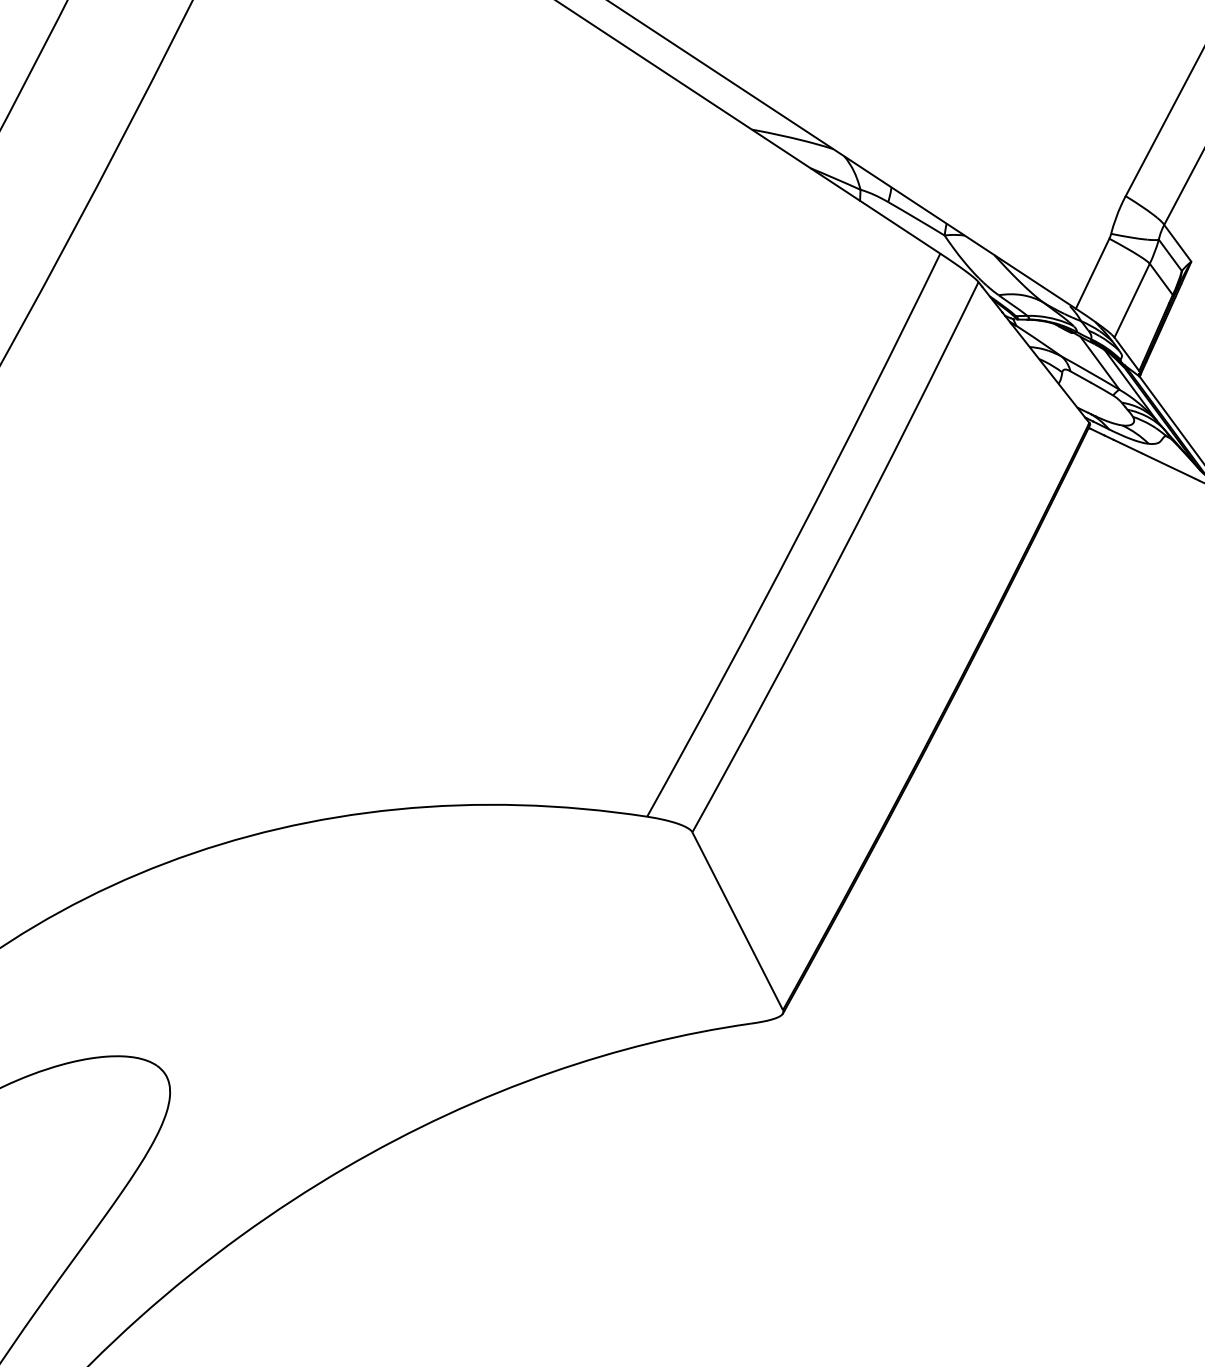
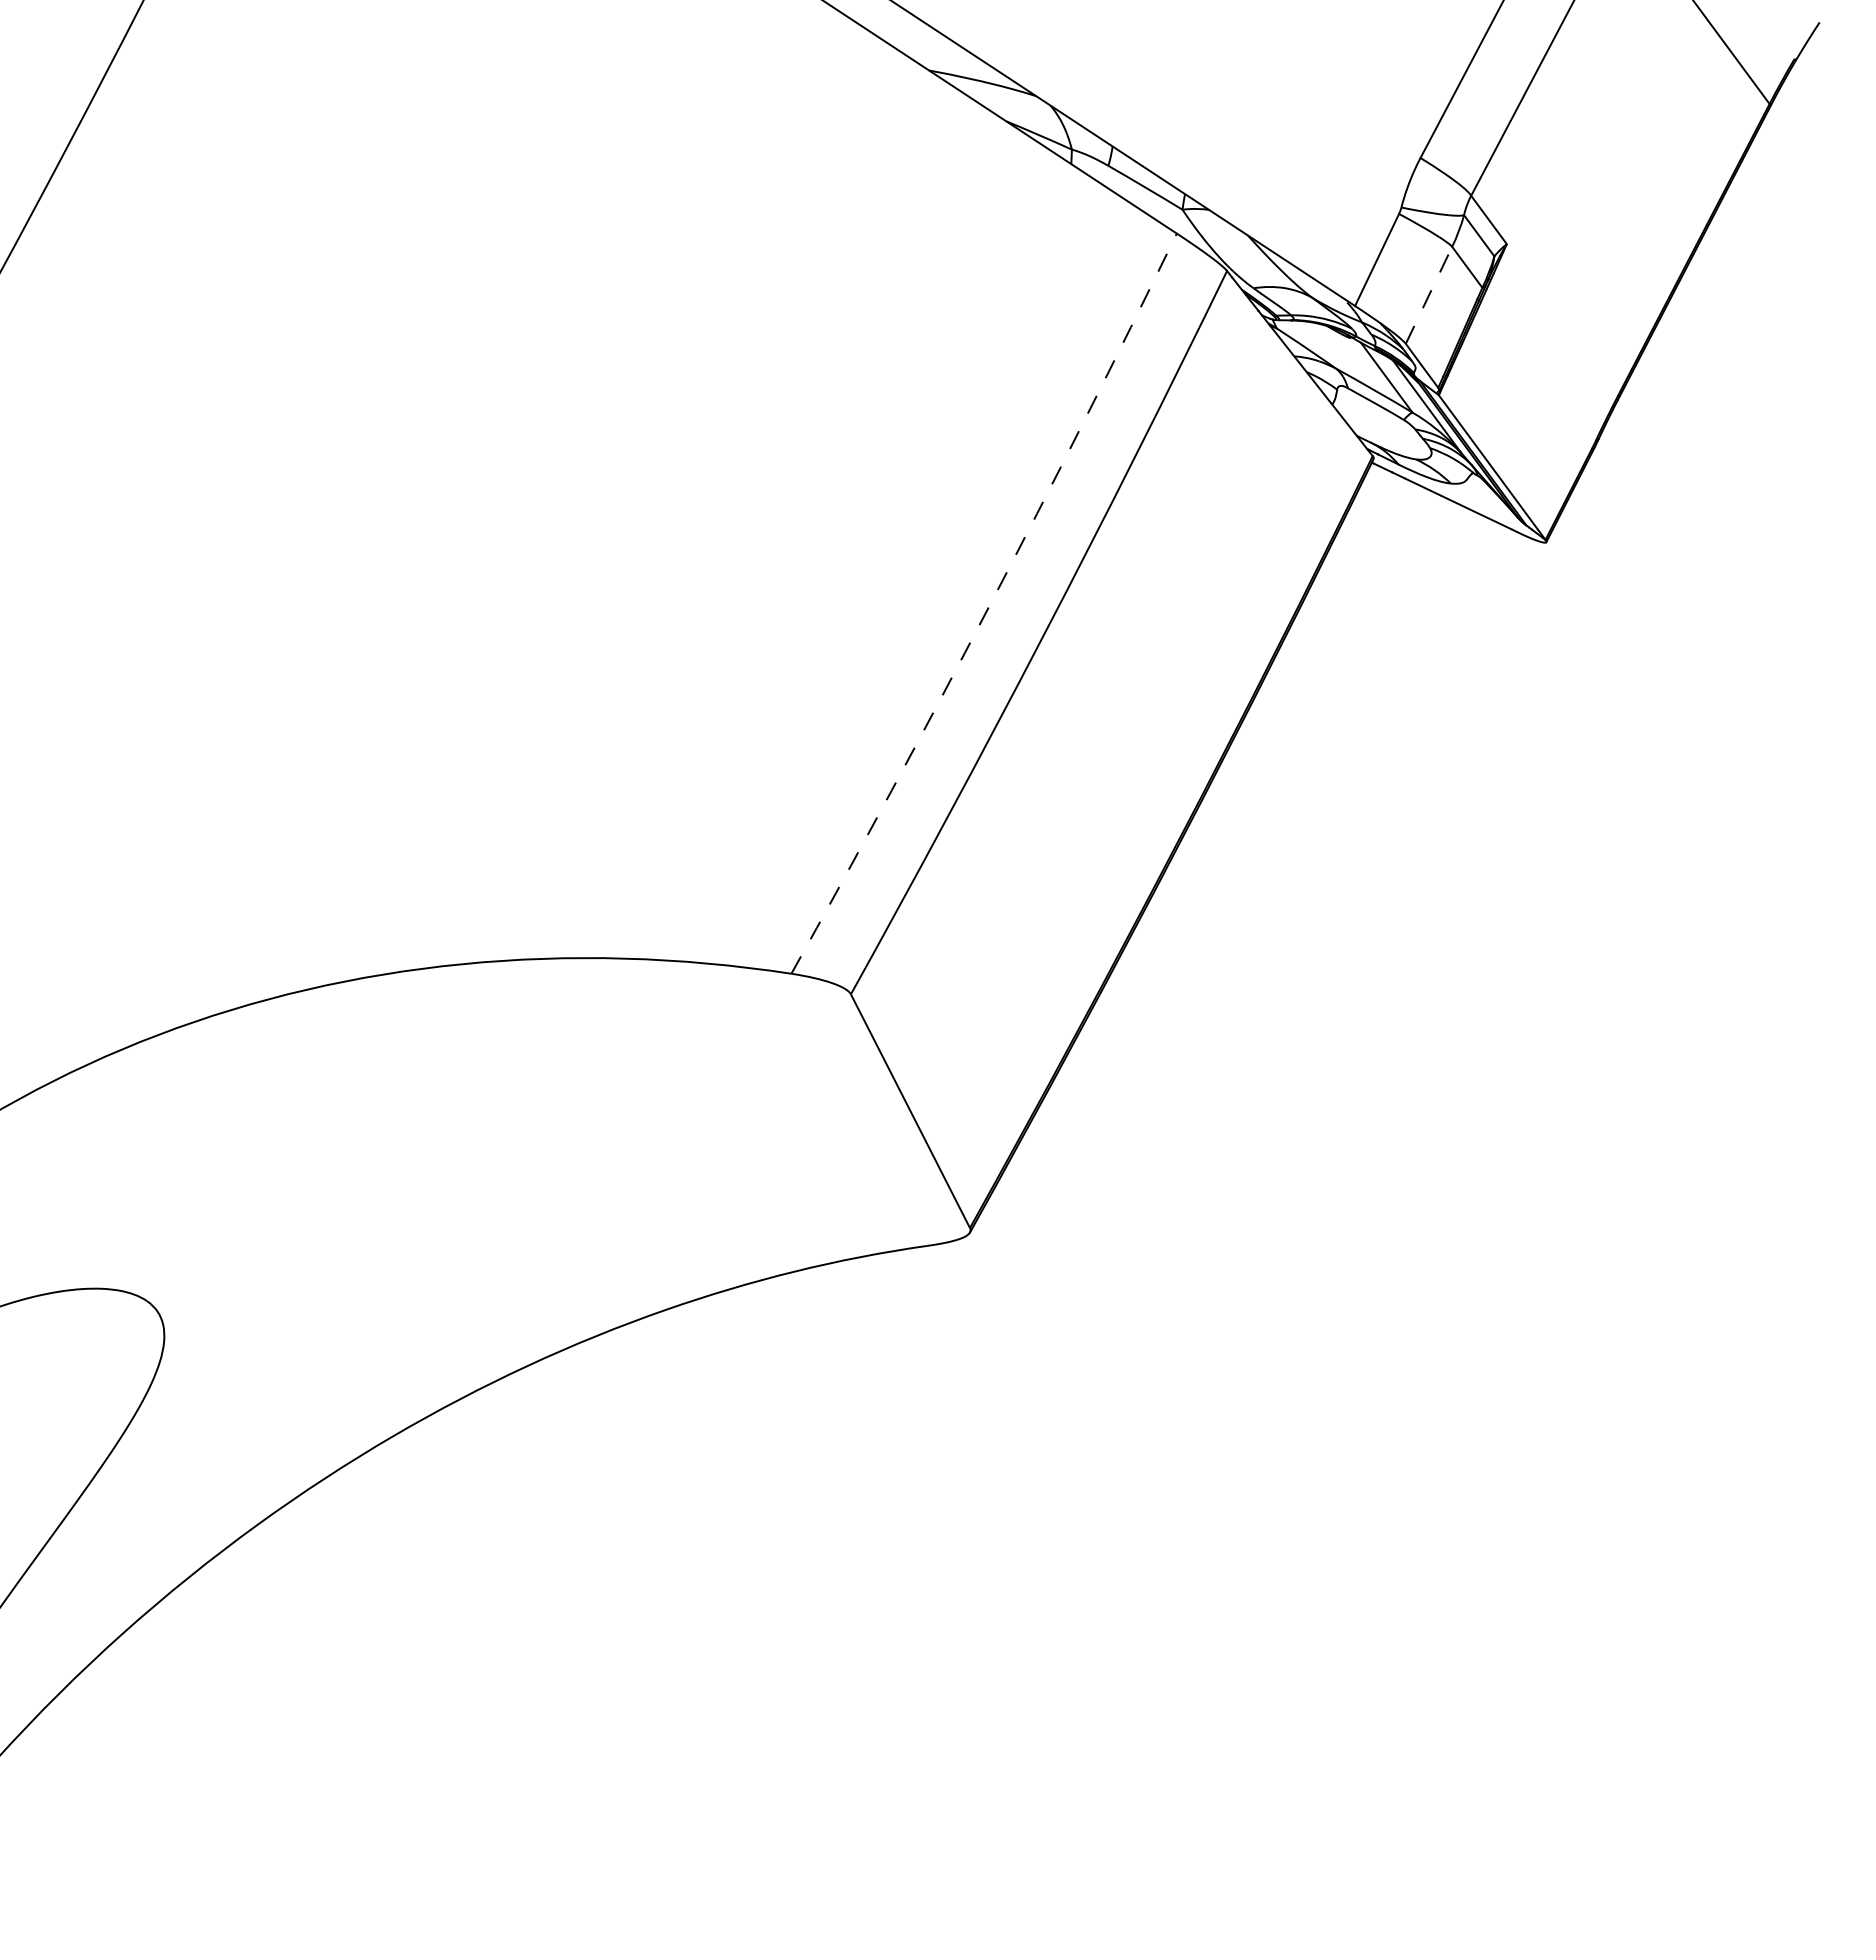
line: (1131, 300) -> (1428, 295), solid -> dashed
arc: (797, 537) -> (989, 606), solid -> dashed

